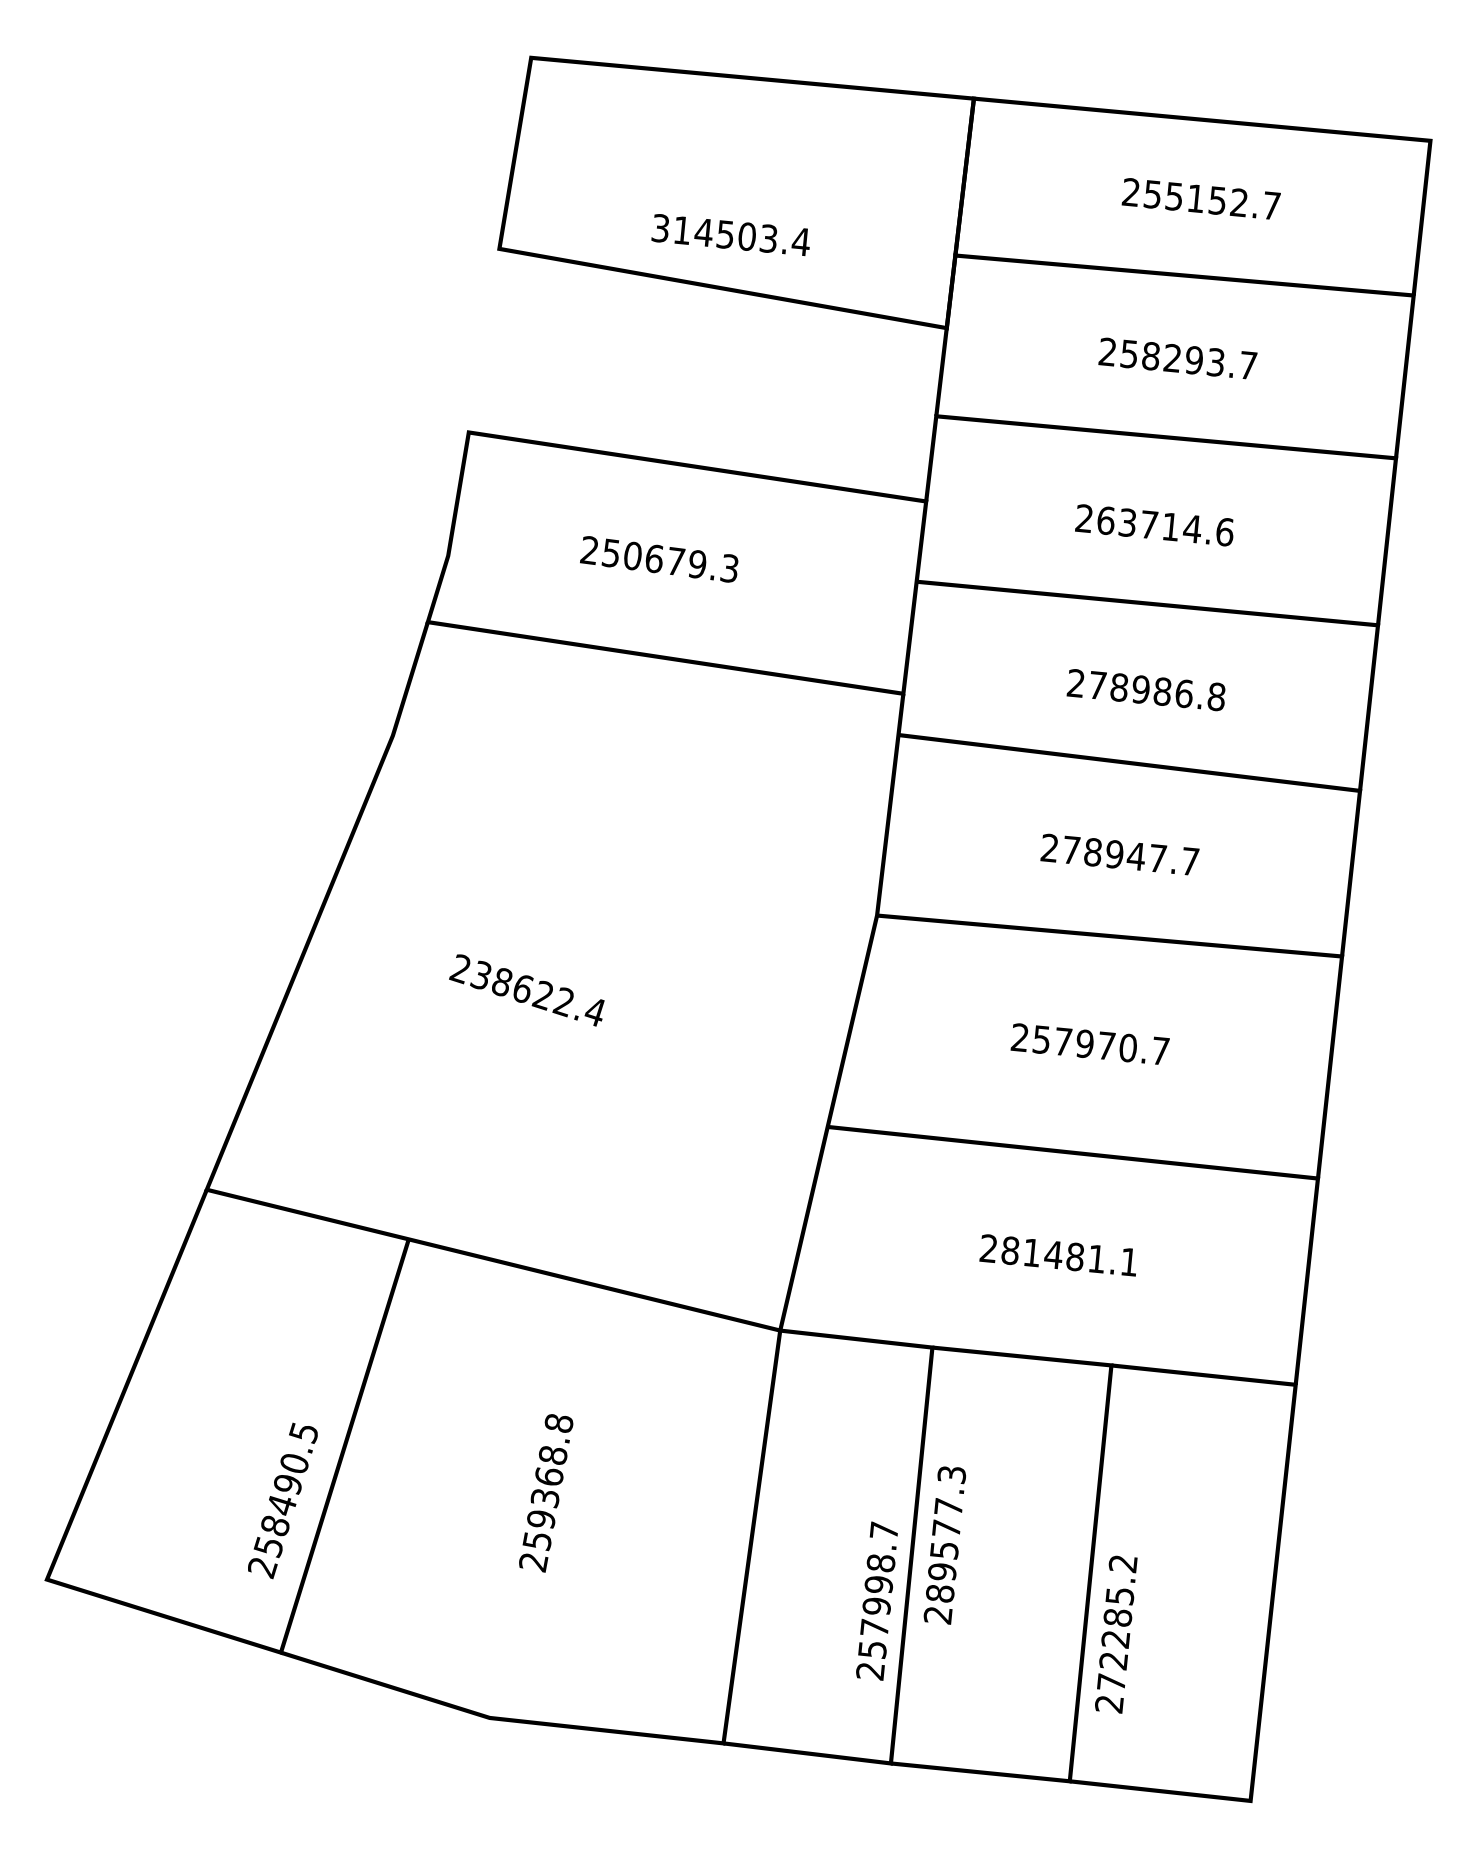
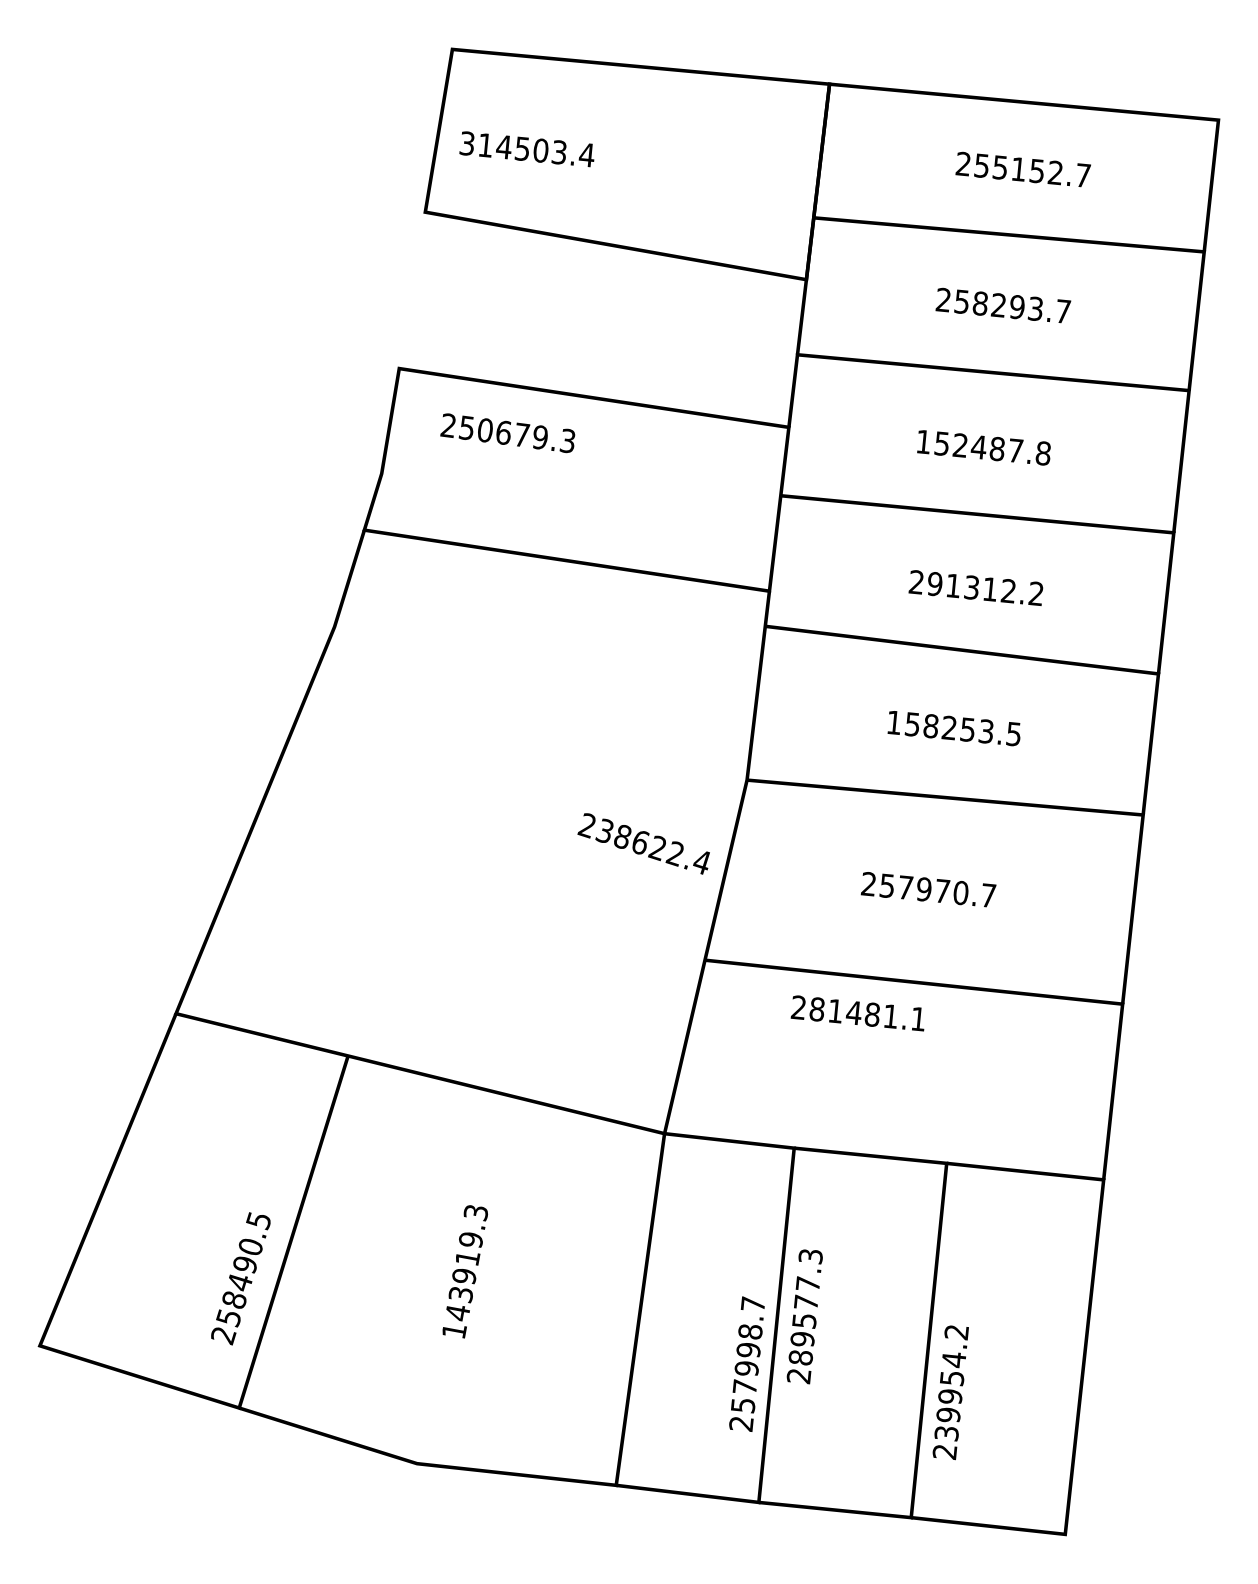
text: (730, 234) -> (526, 148), moved
text: (1154, 525) -> (983, 447), 263714.6 -> 152487.8
text: (659, 559) -> (508, 433), moved
text: (1157, 691) -> (985, 589), 278986.8 -> 291312.2
text: (1119, 854) -> (953, 728), 278947.7 -> 158253.5
text: (526, 990) -> (643, 843), moved
text: (1057, 1255) -> (857, 1013), moved
text: (546, 1493) -> (465, 1272), 259368.8 -> 143919.3
text: (1115, 1639) -> (950, 1396), 272285.2 -> 239954.2

